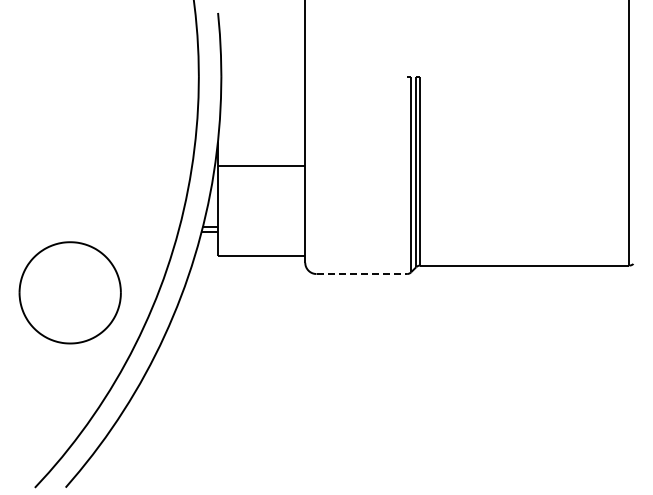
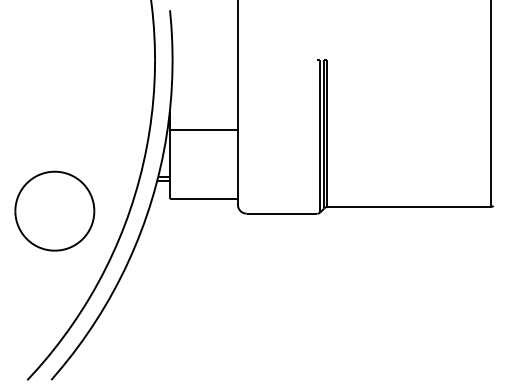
line: (362, 273) -> (282, 213), dashed -> solid
part: (69, 292) -> (54, 210), moved

